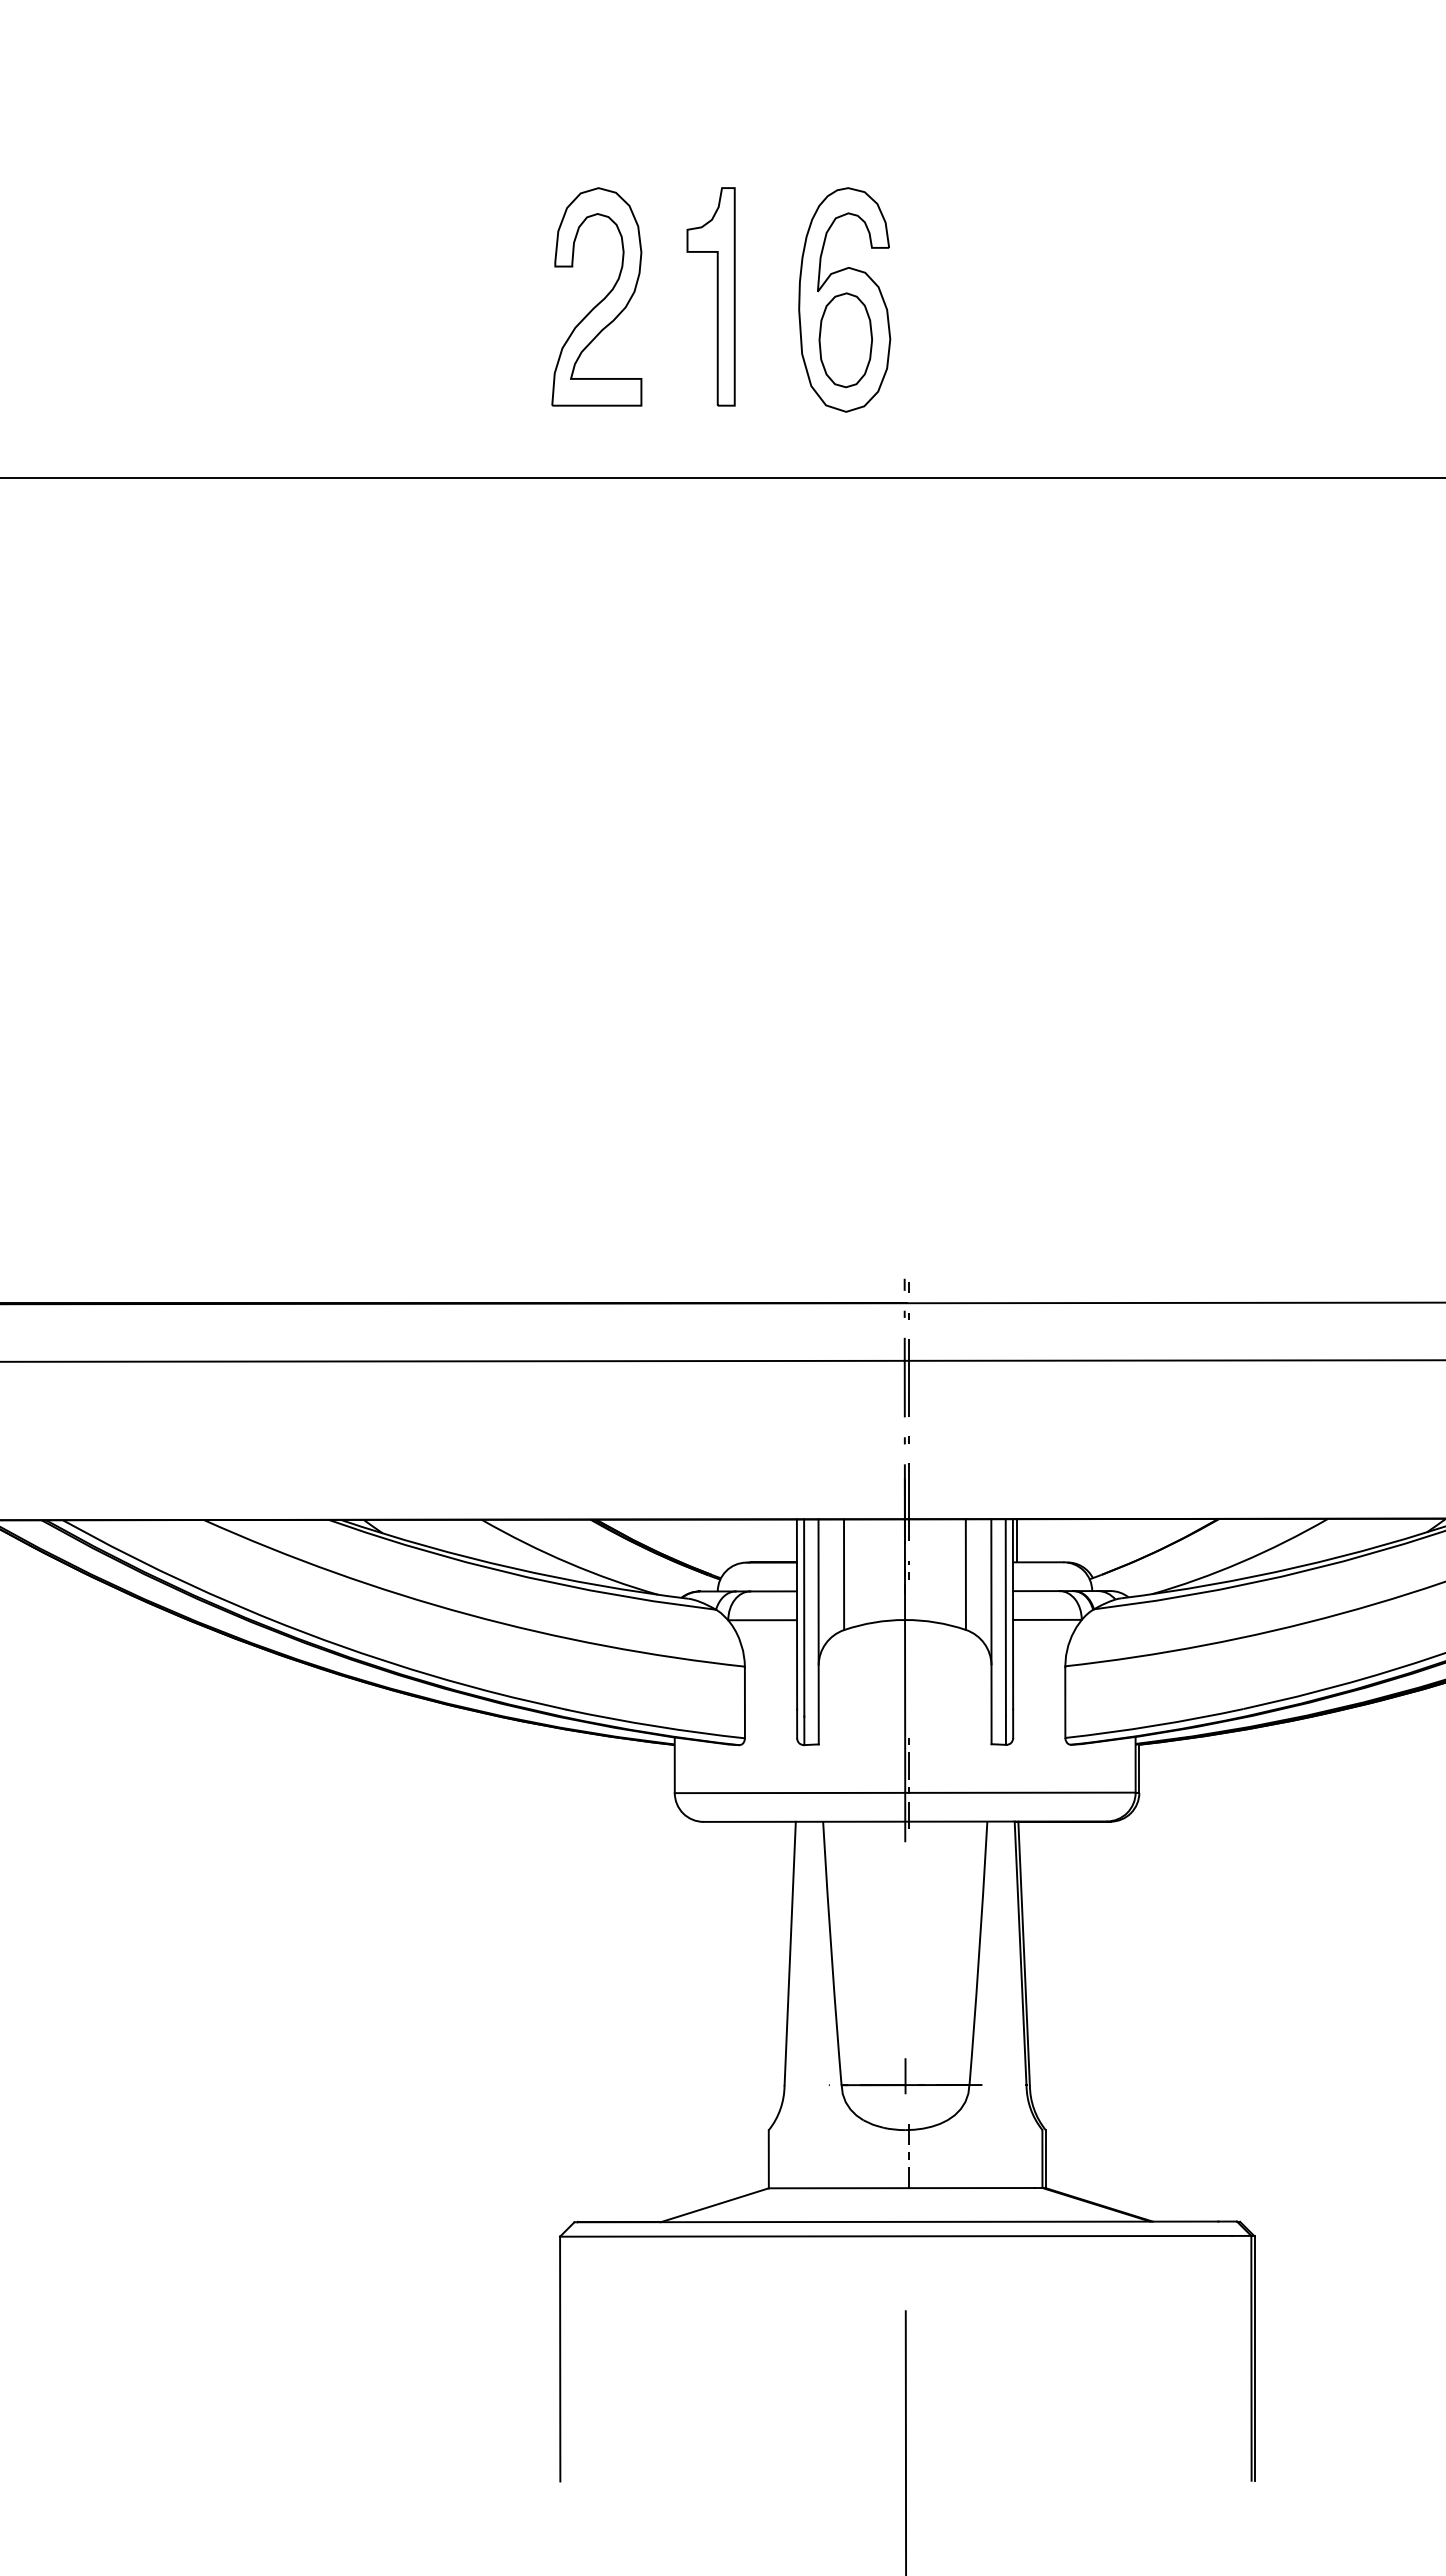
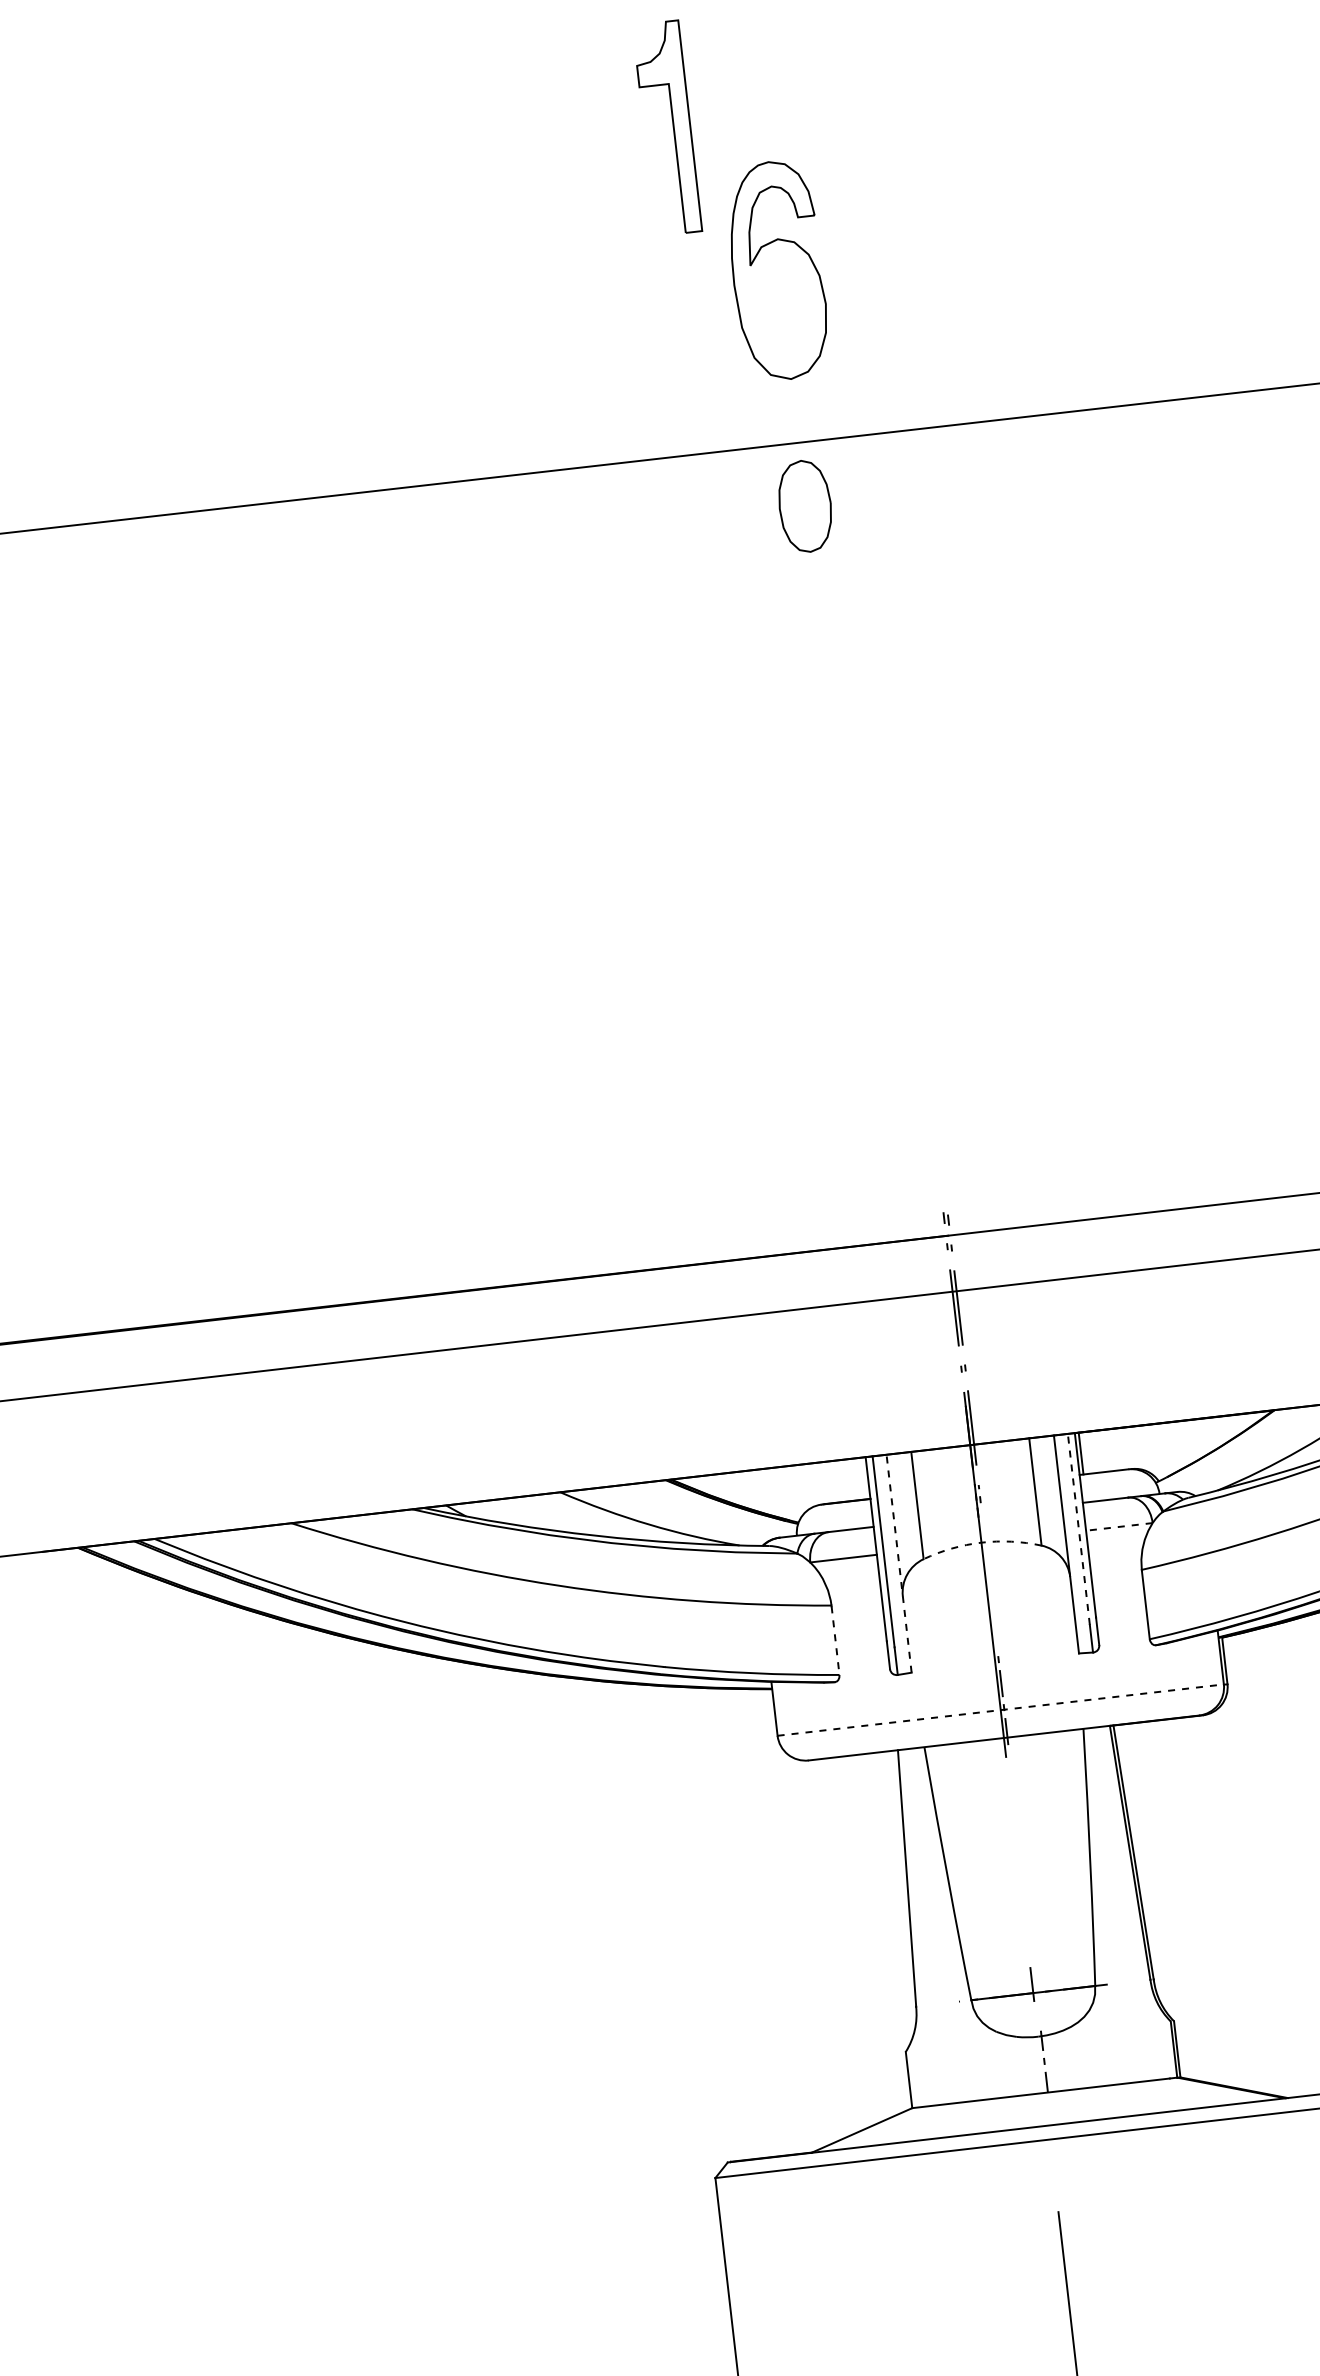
part: (596, 296) -> (536, 294), removed
part: (710, 296) -> (666, 127), moved
part: (845, 340) -> (805, 506), moved
line: (1005, 1617) -> (1078, 1529), solid -> dashed
arc: (905, 1619) -> (981, 1542), solid -> dashed
line: (1046, 1619) -> (1118, 1526), solid -> dashed
line: (818, 1631) -> (898, 1563), solid -> dashed
line: (744, 1703) -> (835, 1641), solid -> dashed
line: (905, 1792) -> (1000, 1709), solid -> dashed

